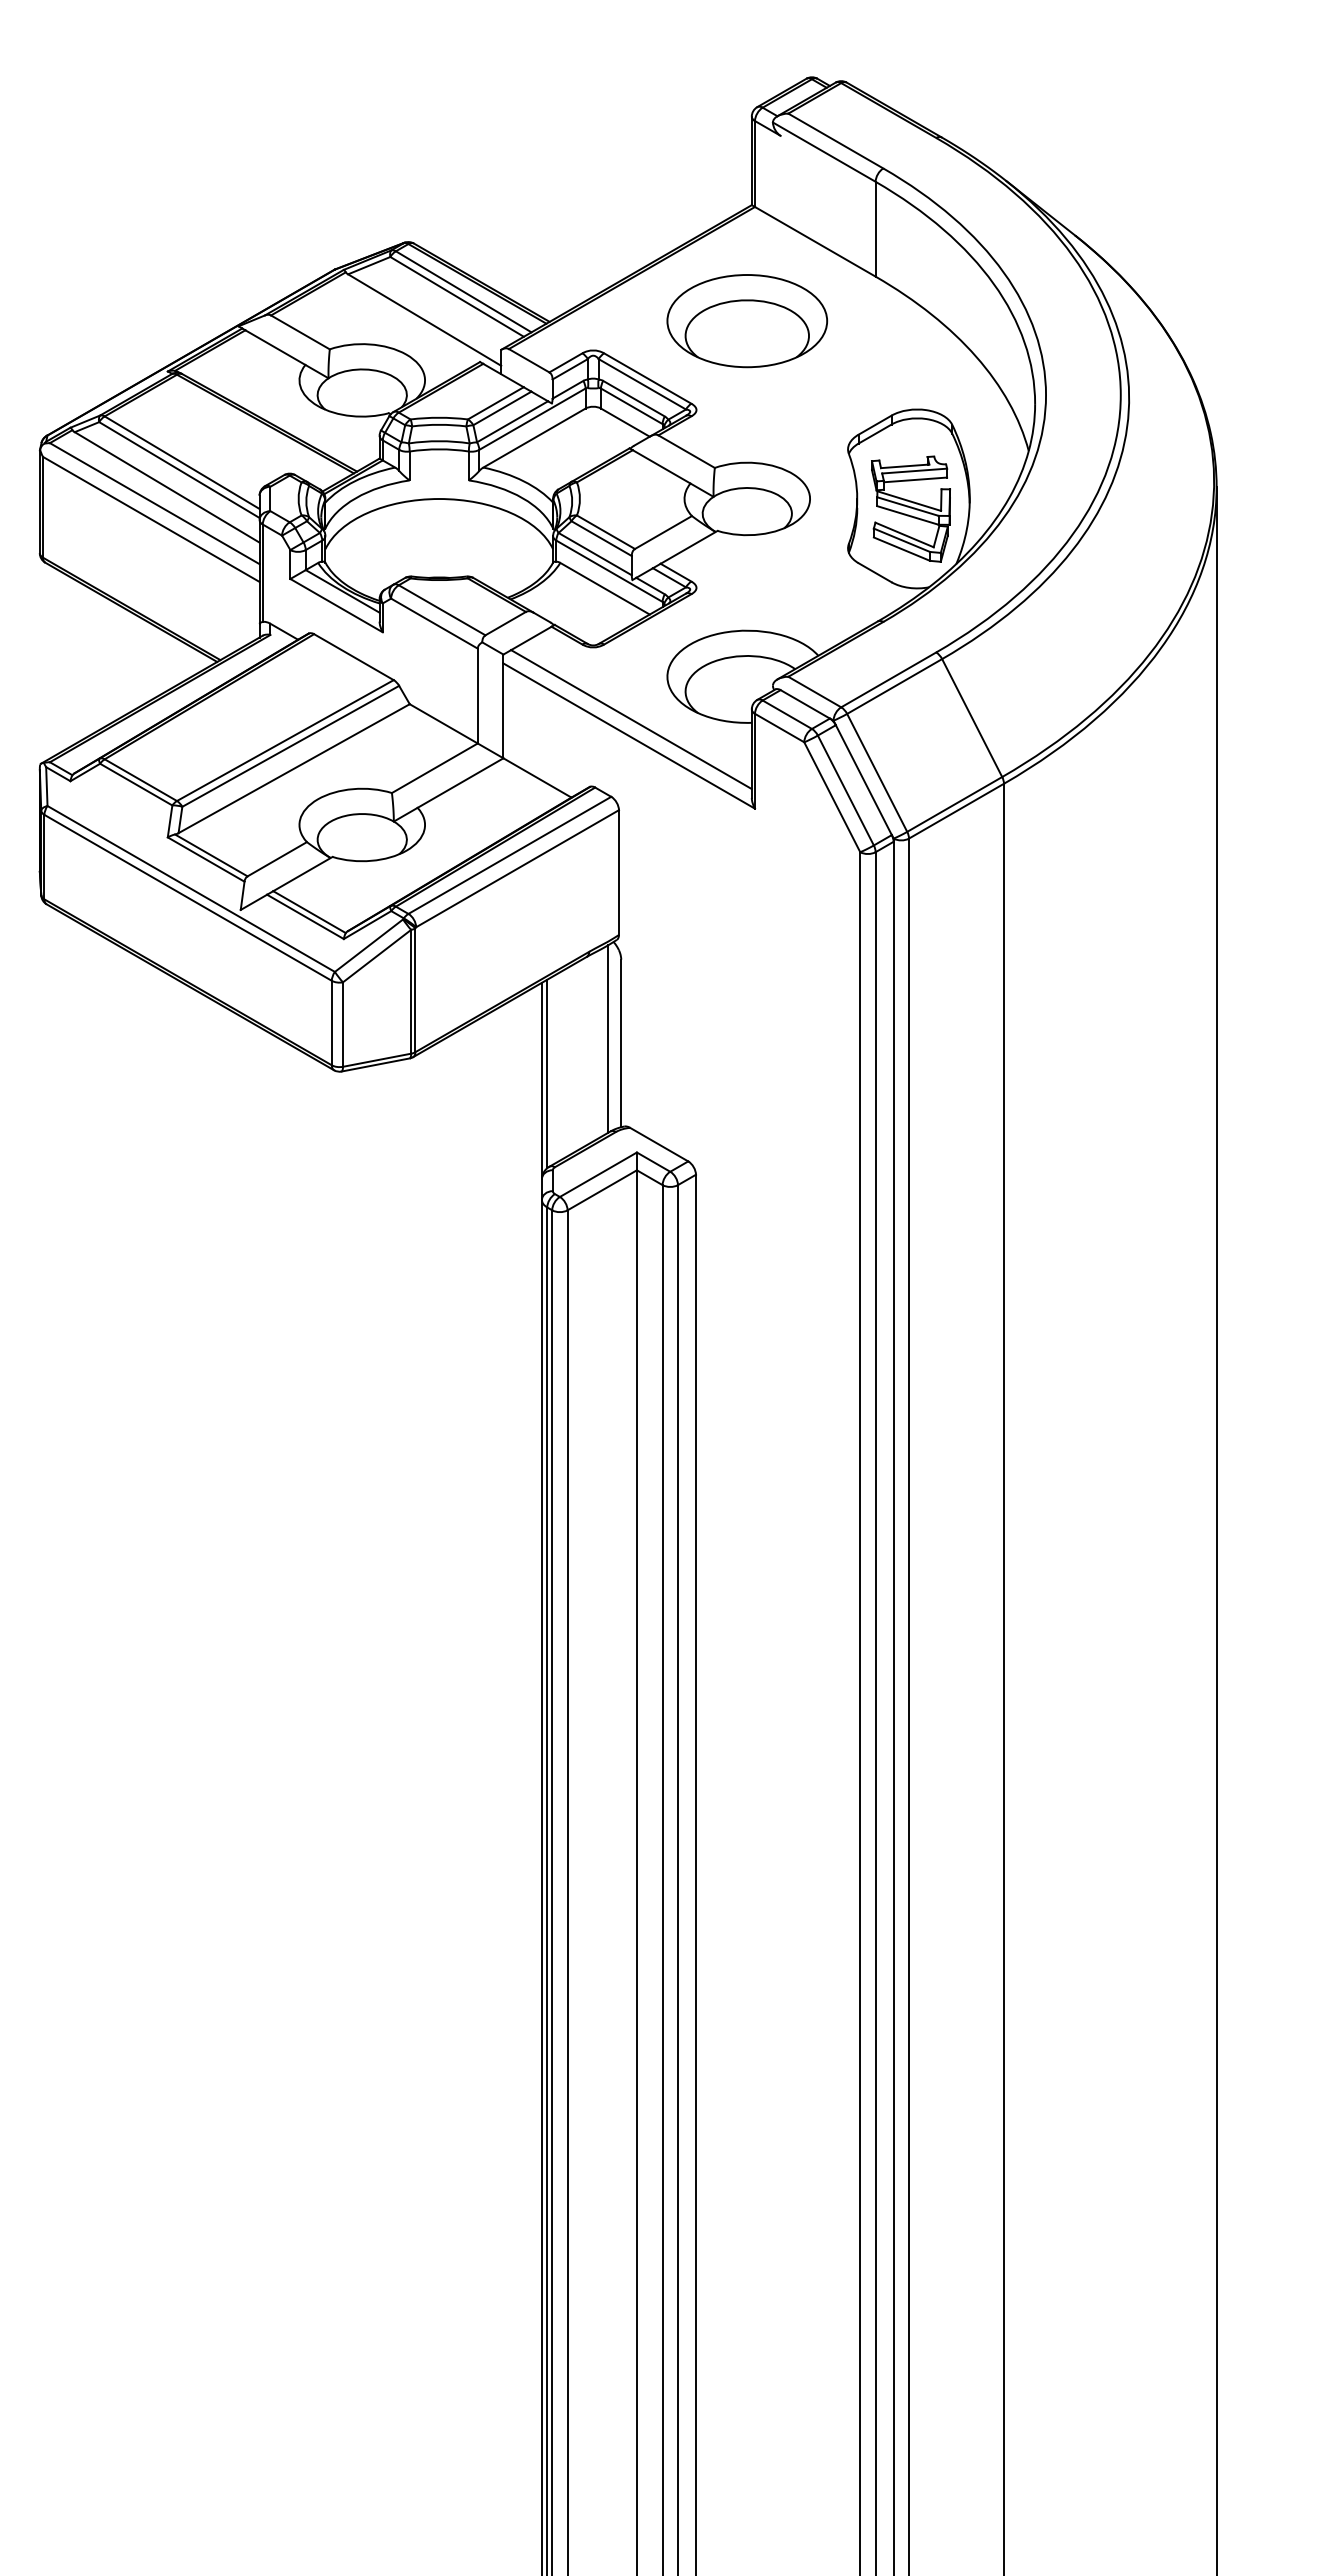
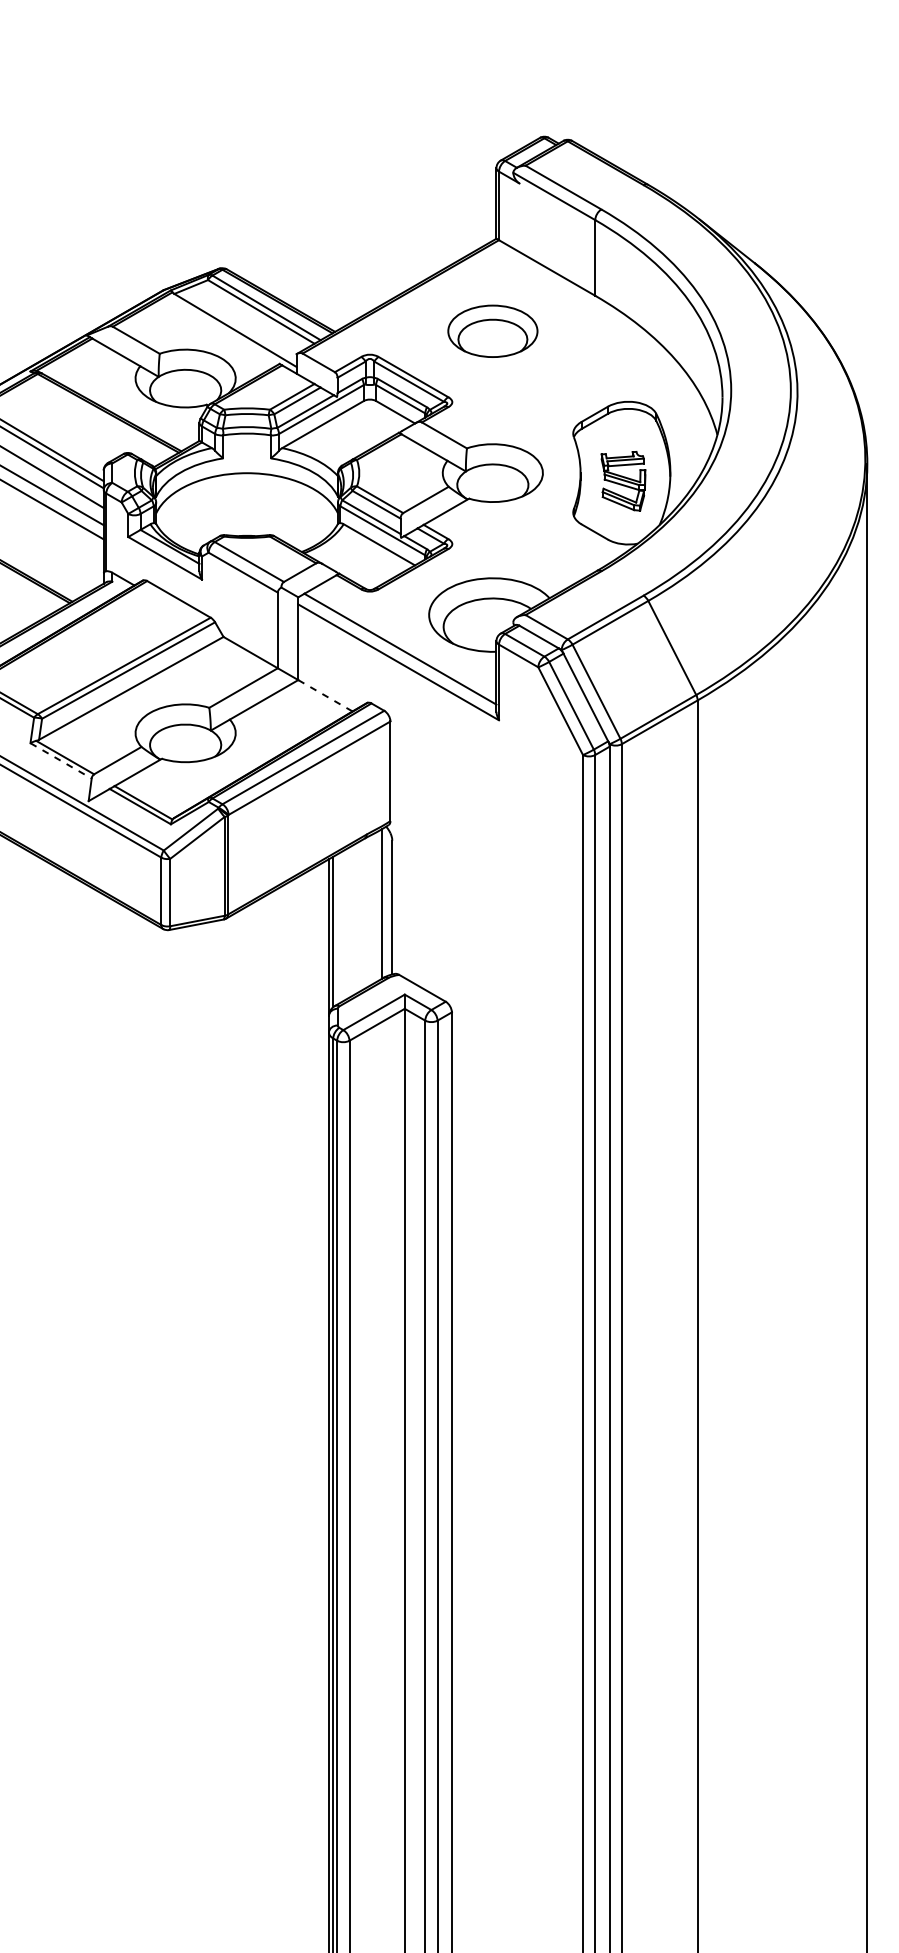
part: (747, 321) -> (493, 331), size x0.7
part: (910, 508) -> (623, 480), size x0.7
line: (537, 778) -> (325, 696), solid -> dashed
line: (206, 859) -> (61, 760), solid -> dashed

